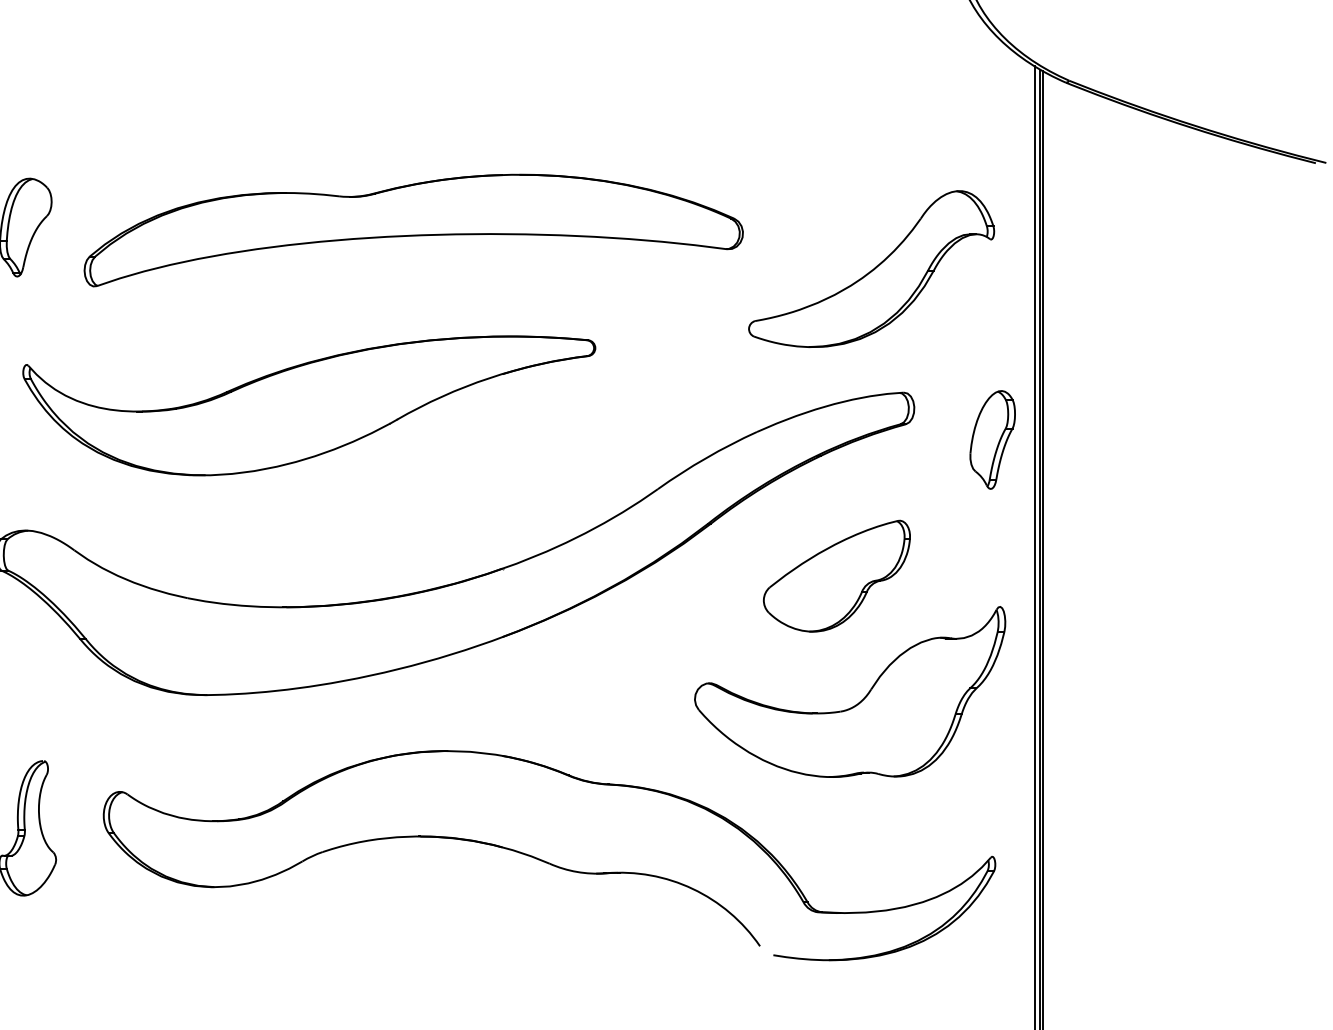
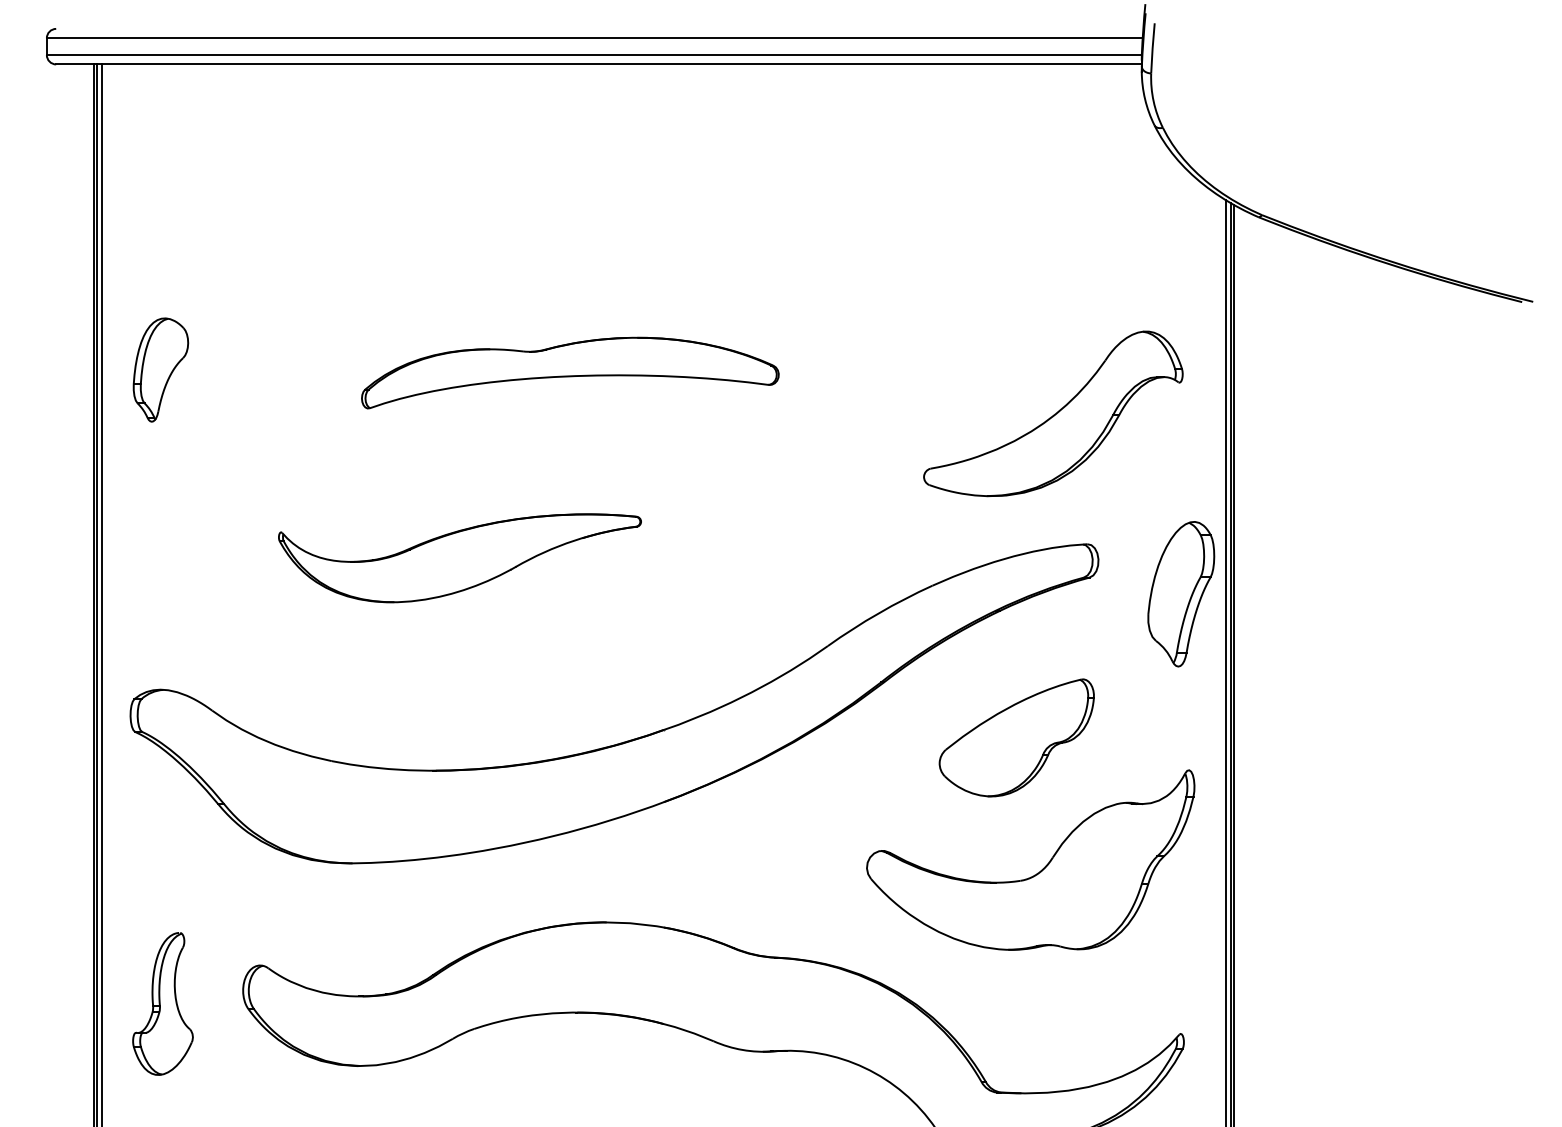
part: (413, 229) -> (570, 372), size x0.6
part: (308, 406) -> (459, 558), size x0.6
part: (992, 439) -> (1180, 593), size x1.4

